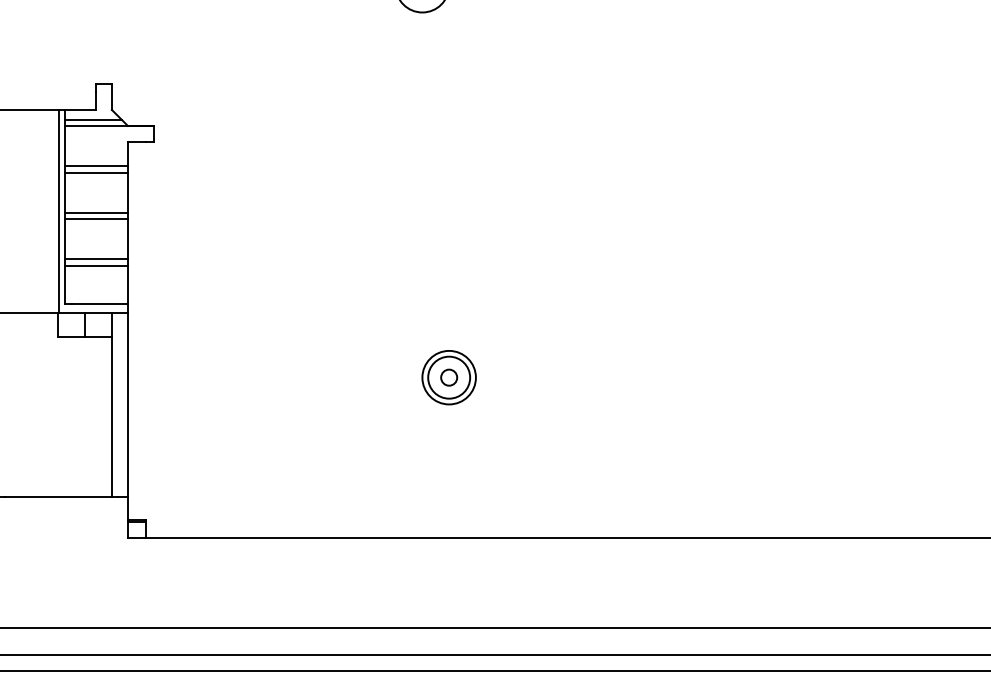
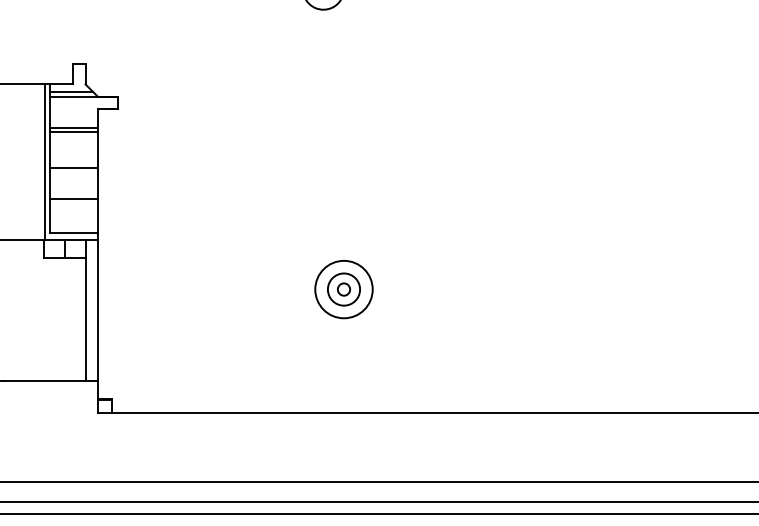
line: (96, 212) -> (73, 162), removed
line: (96, 265) -> (73, 203), removed
circle: (448, 377) -> (343, 289), size x1.4

